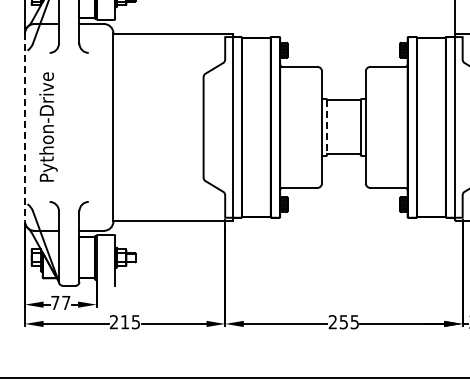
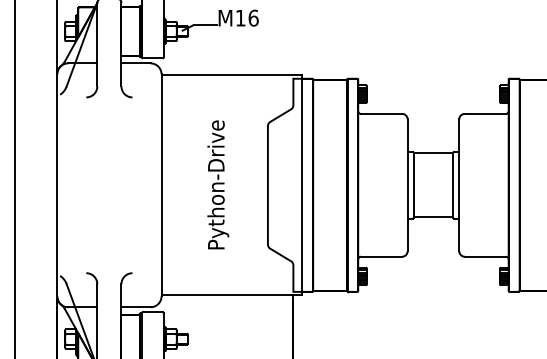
text: (48, 126) -> (218, 184), moved
line: (24, 127) -> (56, 185), dashed -> solid
line: (327, 127) -> (414, 185), dashed -> solid

